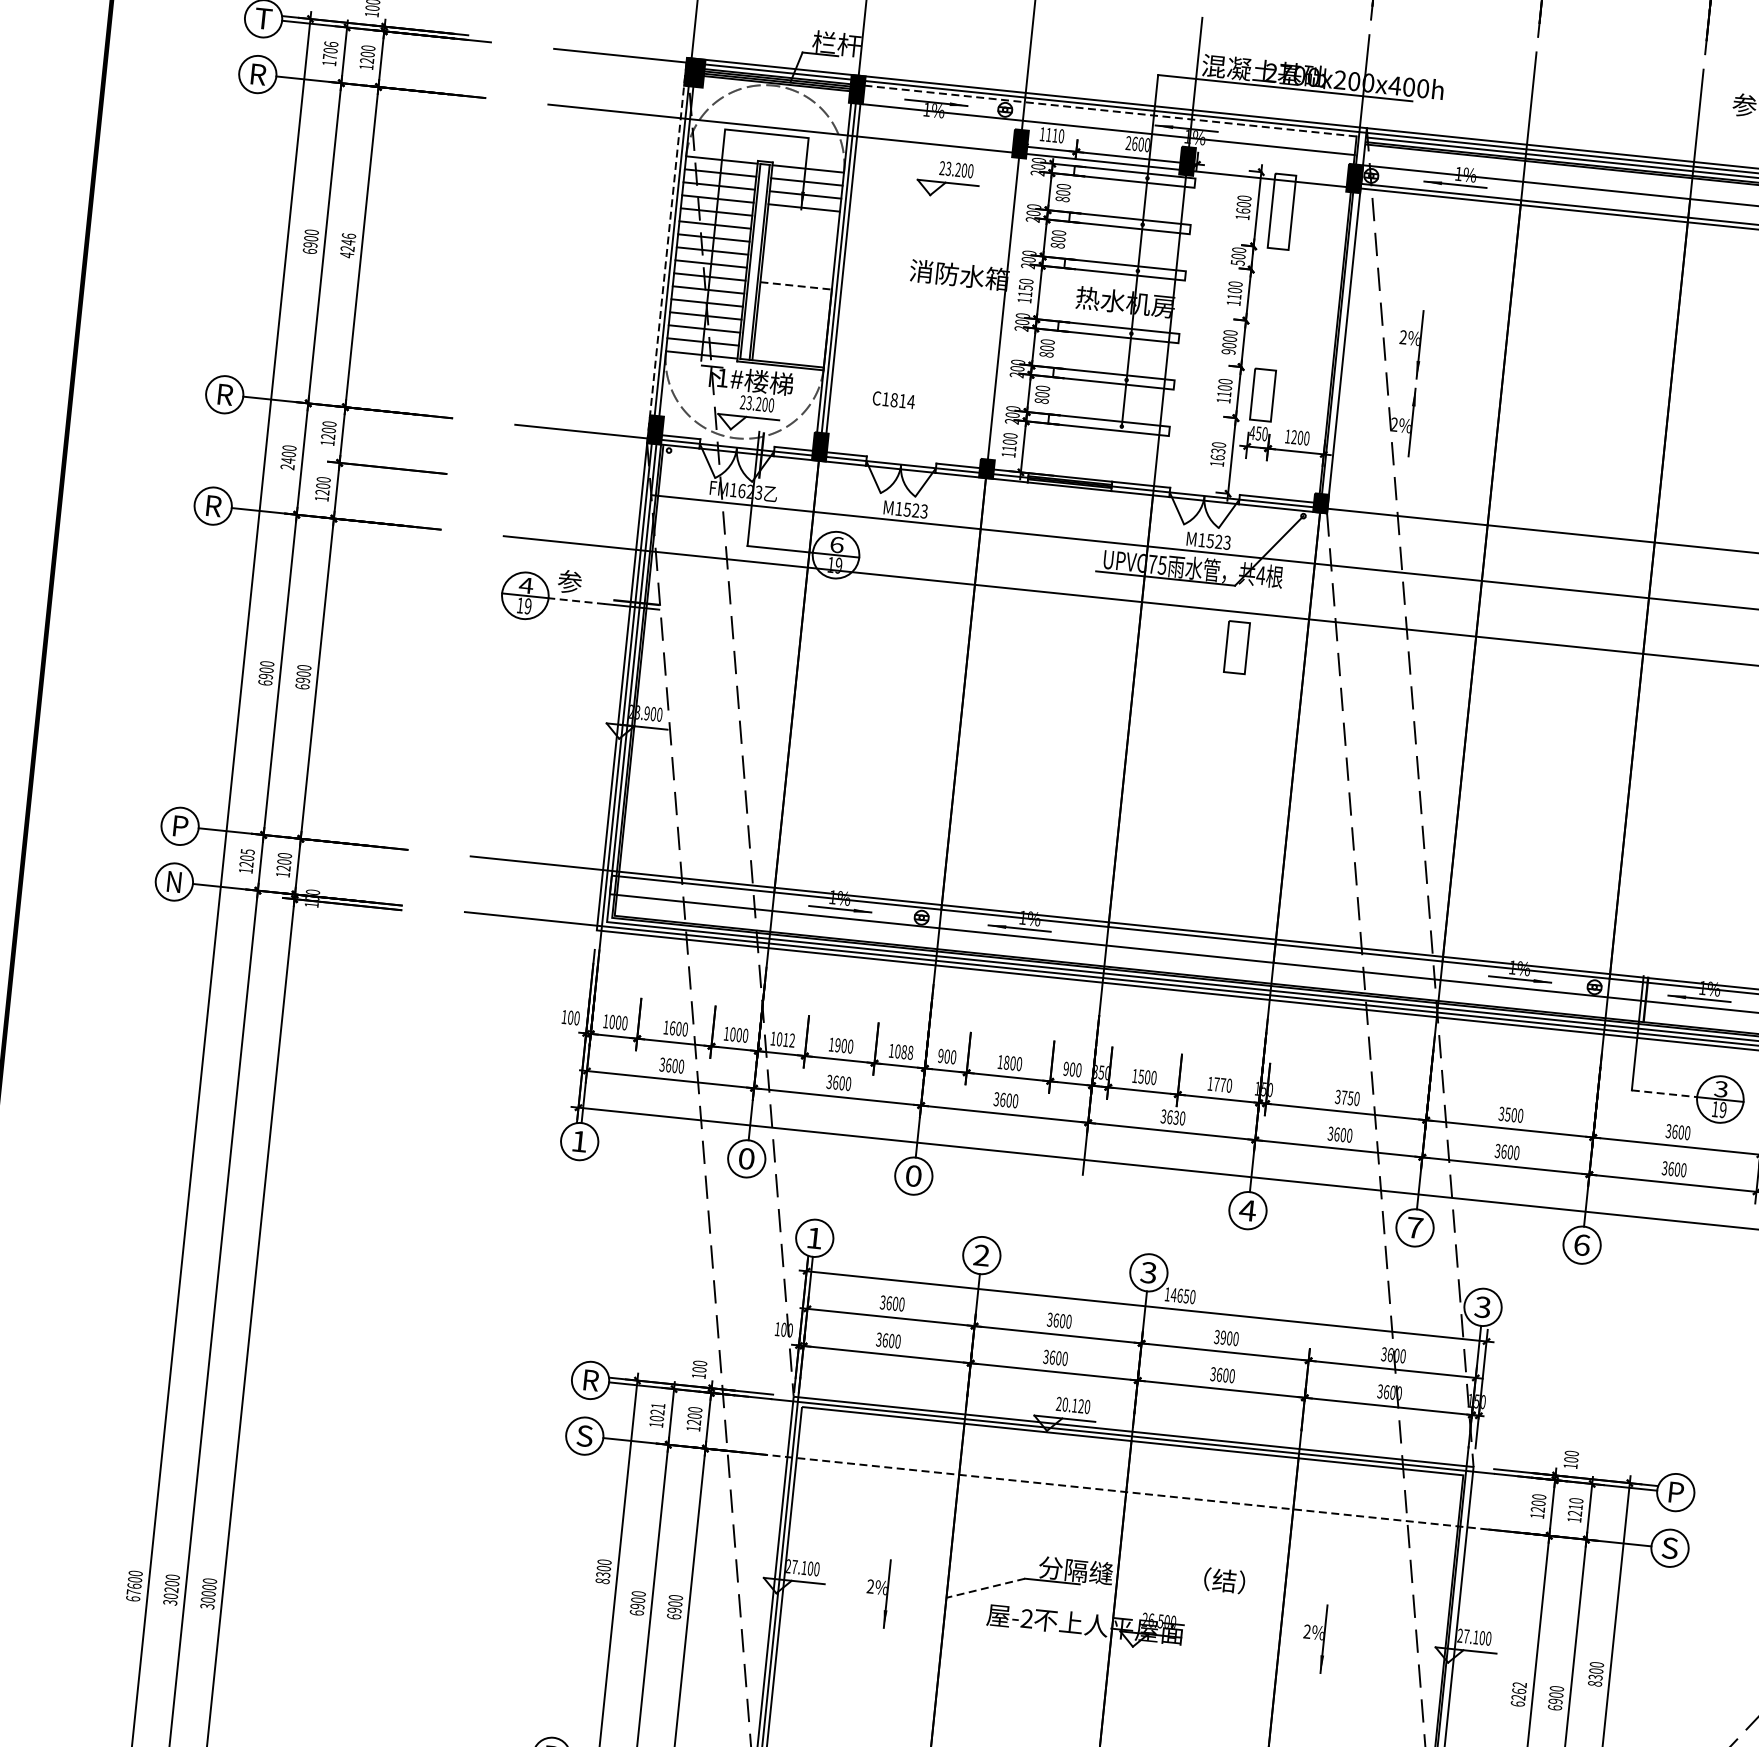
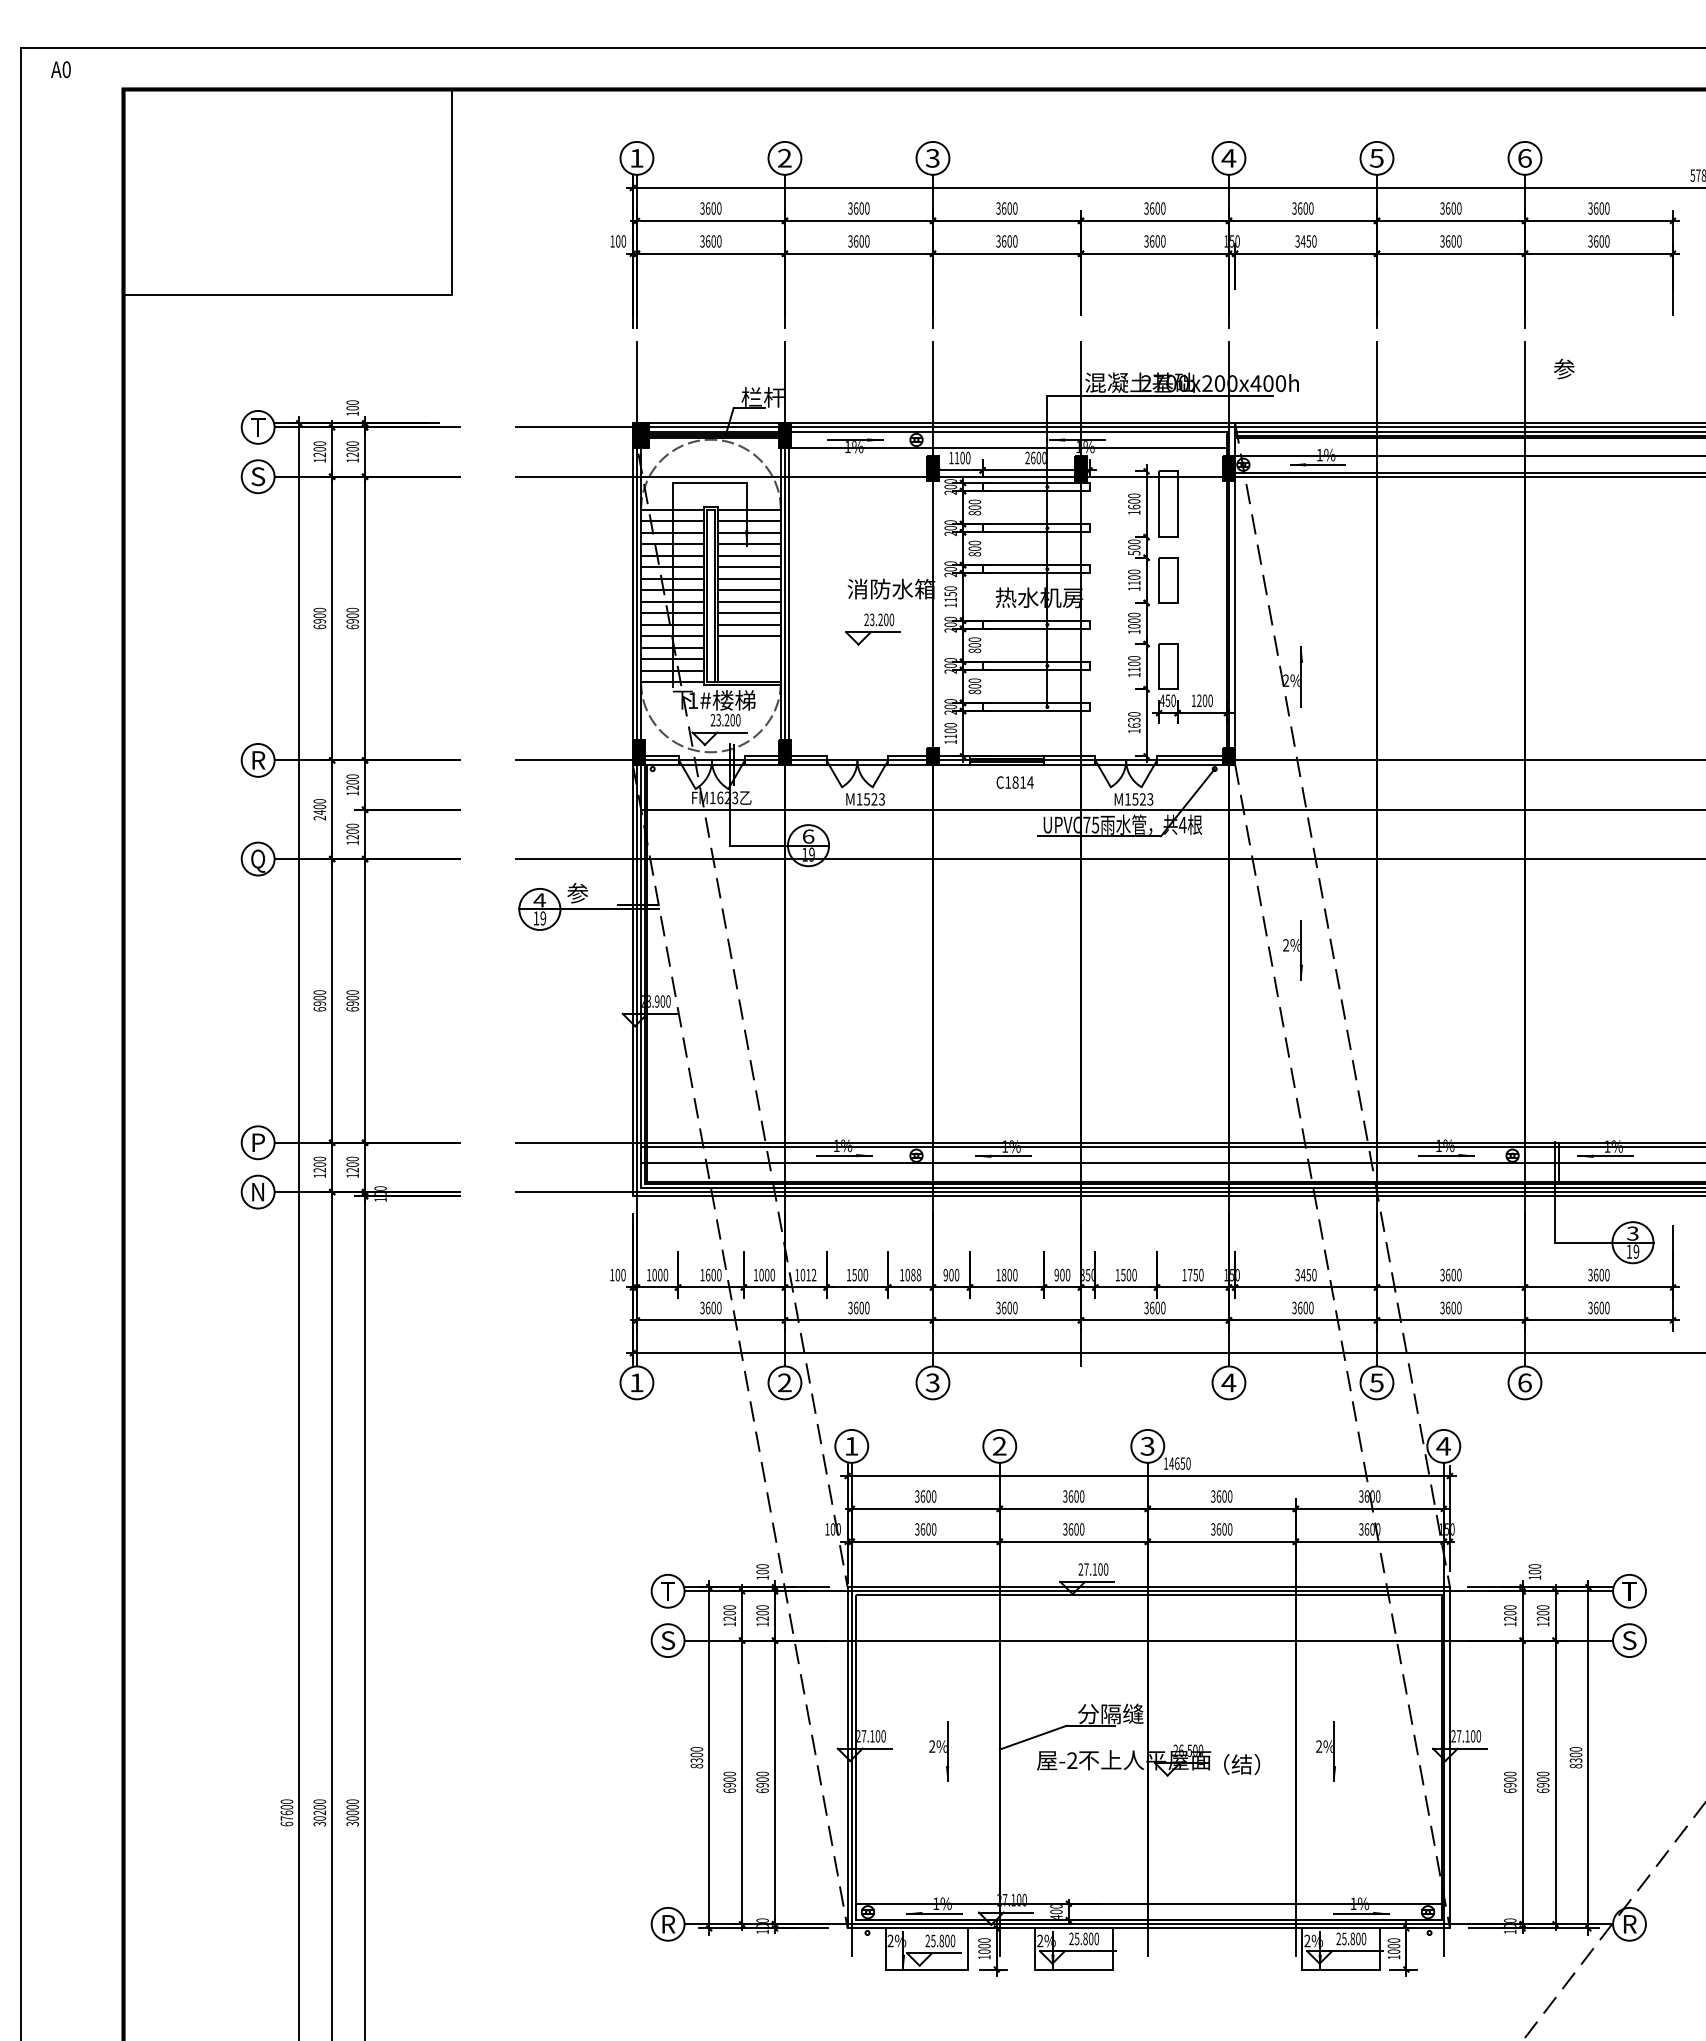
text: (330, 50) -> (319, 449), 1706 -> 1200
text: (258, 74) -> (258, 476), R -> S
line: (1110, 111) -> (1008, 431), dashed -> solid
text: (1055, 134) -> (962, 457), 1110 -> 1100
part: (947, 179) -> (872, 629), moved
line: (802, 220) -> (748, 555), added
line: (800, 234) -> (748, 567), added
text: (347, 245) -> (352, 618), 4246 -> 6900
line: (799, 246) -> (748, 578), added
line: (666, 250) -> (632, 593), dashed -> solid
line: (798, 260) -> (748, 590), added
line: (796, 272) -> (748, 601), added
line: (796, 286) -> (749, 613), dashed -> solid
line: (794, 298) -> (748, 624), added
line: (792, 312) -> (748, 636), added
part: (1410, 343) -> (1292, 950), moved
text: (1228, 351) -> (1134, 631), 9000 -> 1000
text: (893, 400) -> (1014, 782), moved
text: (213, 507) -> (258, 860), R -> Q
line: (576, 601) -> (585, 909), dashed -> solid
part: (1237, 647) -> (1168, 580), moved
text: (247, 851) -> (319, 1158), 1205 -> 1200
text: (837, 1044) -> (854, 1274), 1900 -> 1500
text: (1222, 1085) -> (1195, 1275), 1770 -> 1750
line: (1664, 1093) -> (1583, 1242), dashed -> solid
text: (1343, 1097) -> (1302, 1275), 3750 -> 3450
text: (1507, 1113) -> (1447, 1274), 3500 -> 3600
text: (1175, 1118) -> (1157, 1308), 3630 -> 3600
text: (746, 1158) -> (784, 1382), 0 -> 2
text: (913, 1175) -> (932, 1382), 0 -> 3
text: (1414, 1227) -> (1376, 1382), 7 -> 5
text: (1482, 1306) -> (1443, 1445), 3 -> 4
text: (1222, 1337) -> (1218, 1496), 3900 -> 3600
text: (590, 1380) -> (668, 1591), R -> T
text: (1073, 1405) -> (1093, 1569), 20.120 -> 27.100
text: (657, 1412) -> (729, 1613), 1021 -> 1200
line: (1125, 1491) -> (1147, 1640), dashed -> solid
text: (1675, 1492) -> (1629, 1591), P -> T
text: (1575, 1506) -> (1542, 1612), 1210 -> 1200
text: (1225, 1580) -> (1242, 1764), moved
line: (985, 1588) -> (1033, 1737), dashed -> solid
text: (1519, 1691) -> (1510, 1779), 6262 -> 6900

